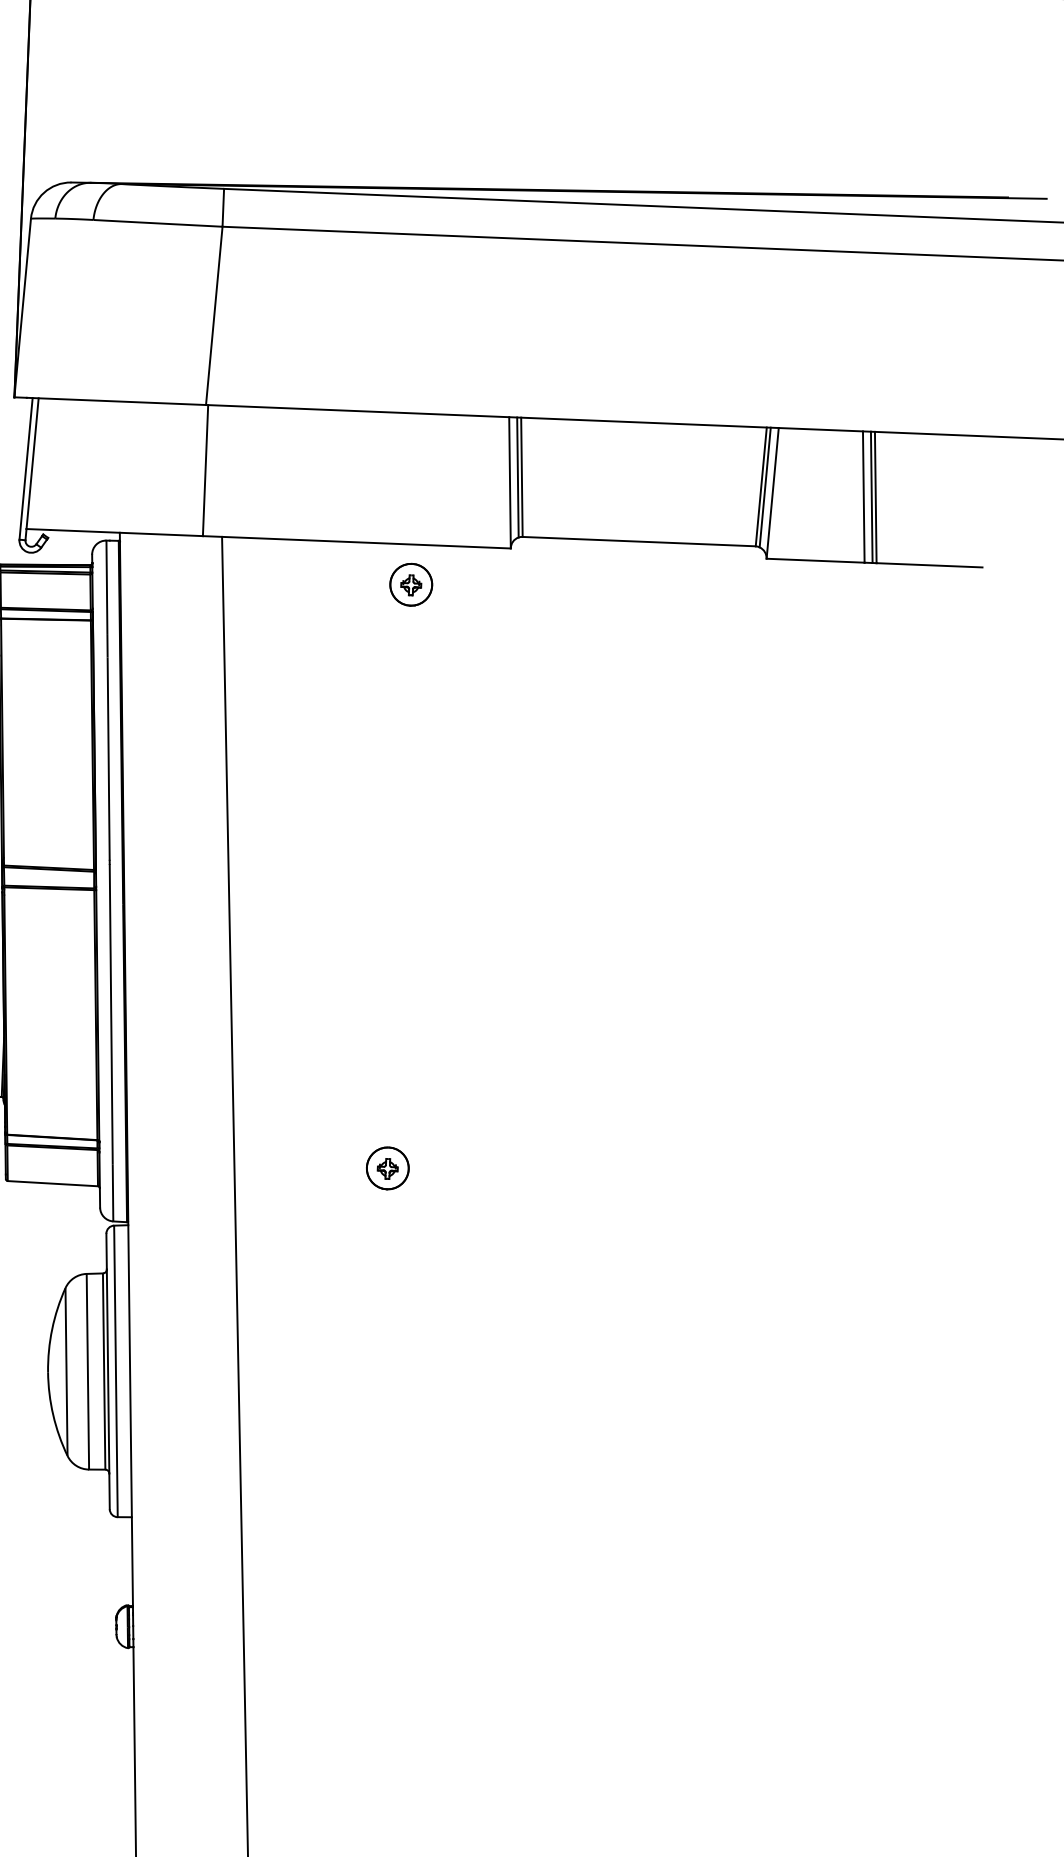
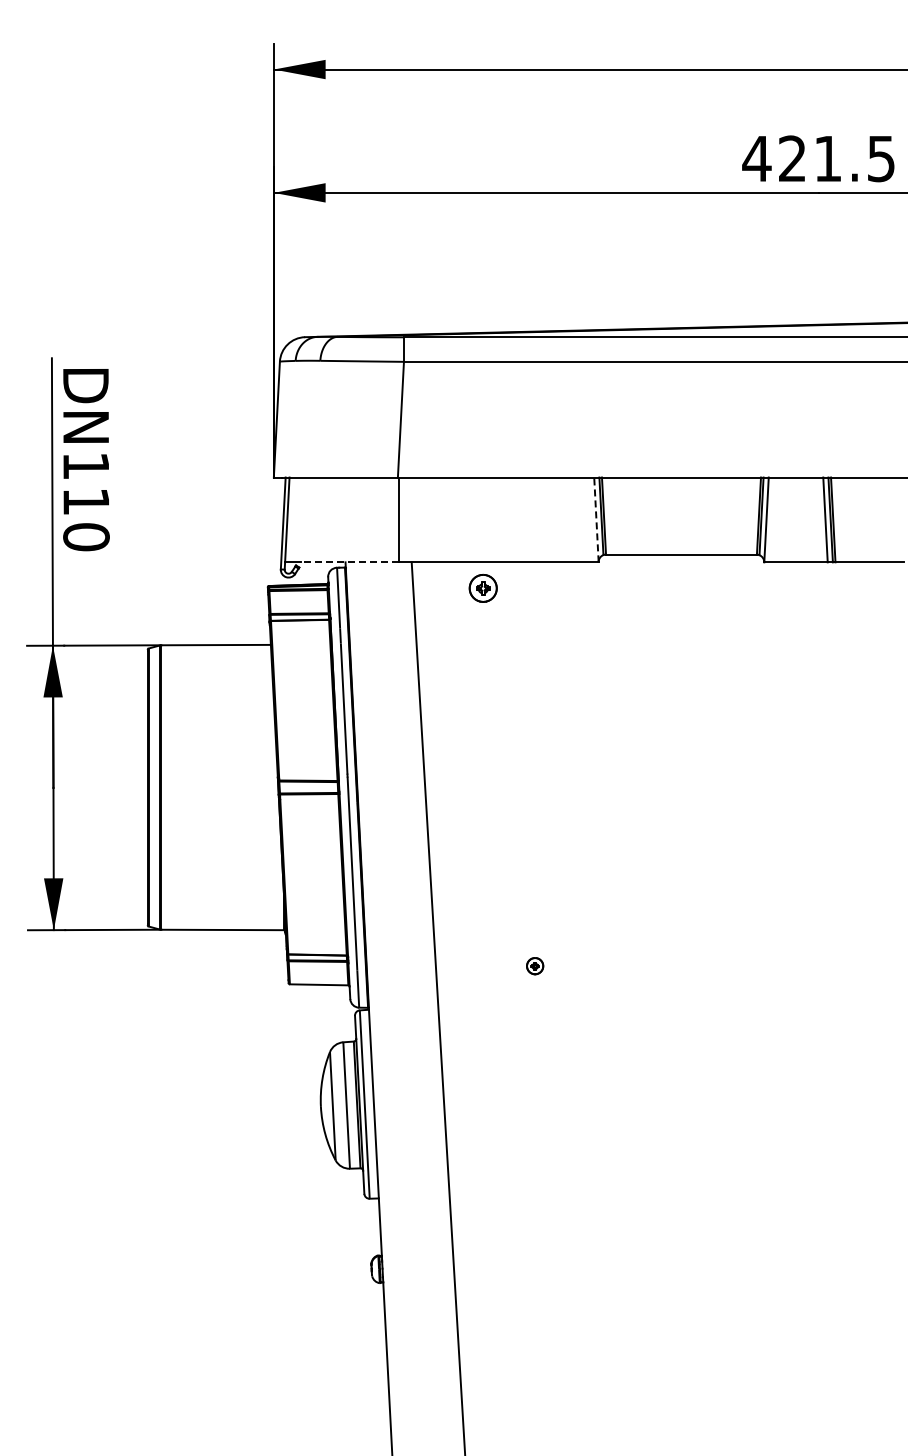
line: (510, 482) -> (596, 519), solid -> dashed
line: (125, 533) -> (349, 562), solid -> dashed
part: (410, 583) -> (482, 587), moved
part: (386, 1167) -> (534, 965), size x0.6

